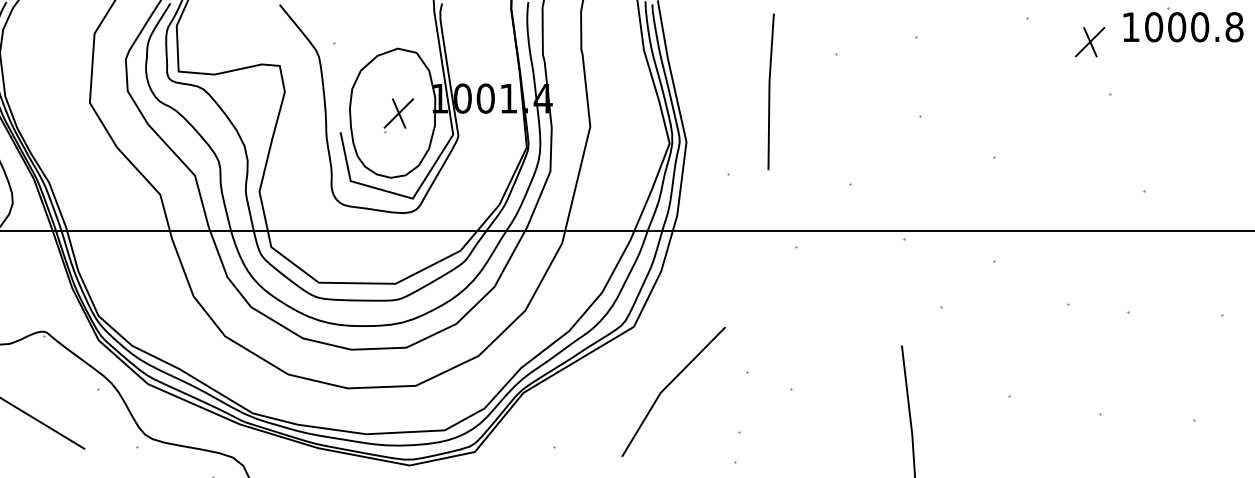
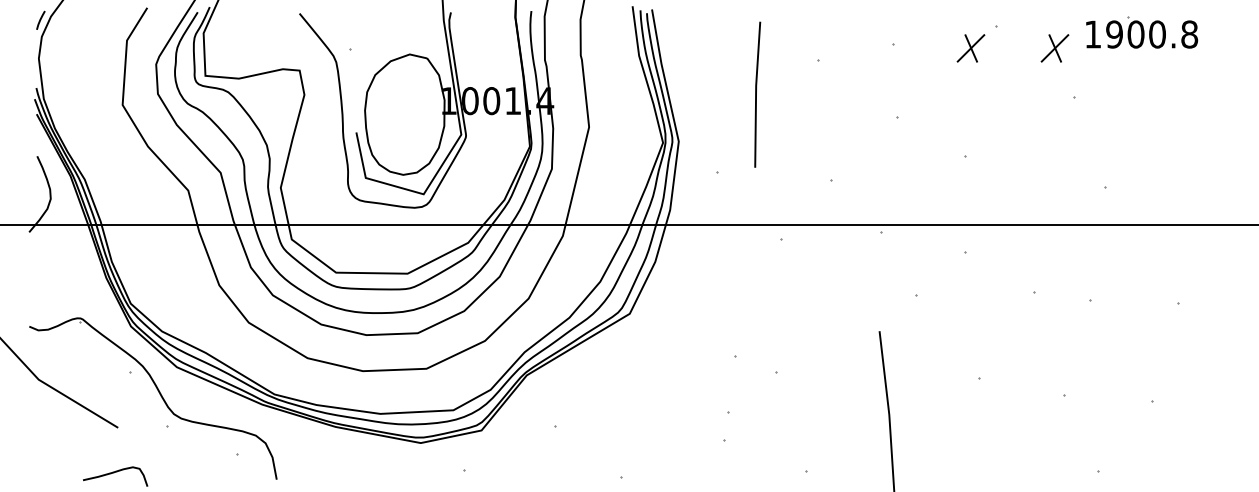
text: (1153, 27) -> (1114, 34), 1000.8 -> 1900.8
part: (999, 42) -> (970, 48), added
part: (398, 115) -> (410, 116), removed
line: (667, 386) -> (661, 369), removed

